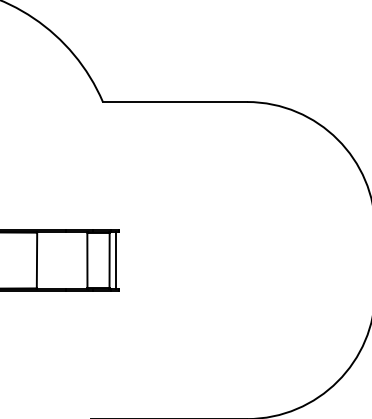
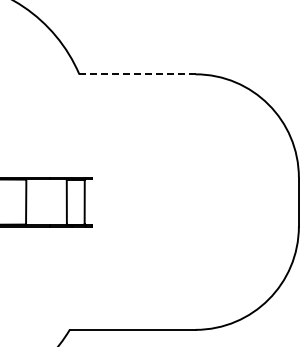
line: (175, 102) -> (137, 74), solid -> dashed
line: (115, 259) -> (89, 201), removed

